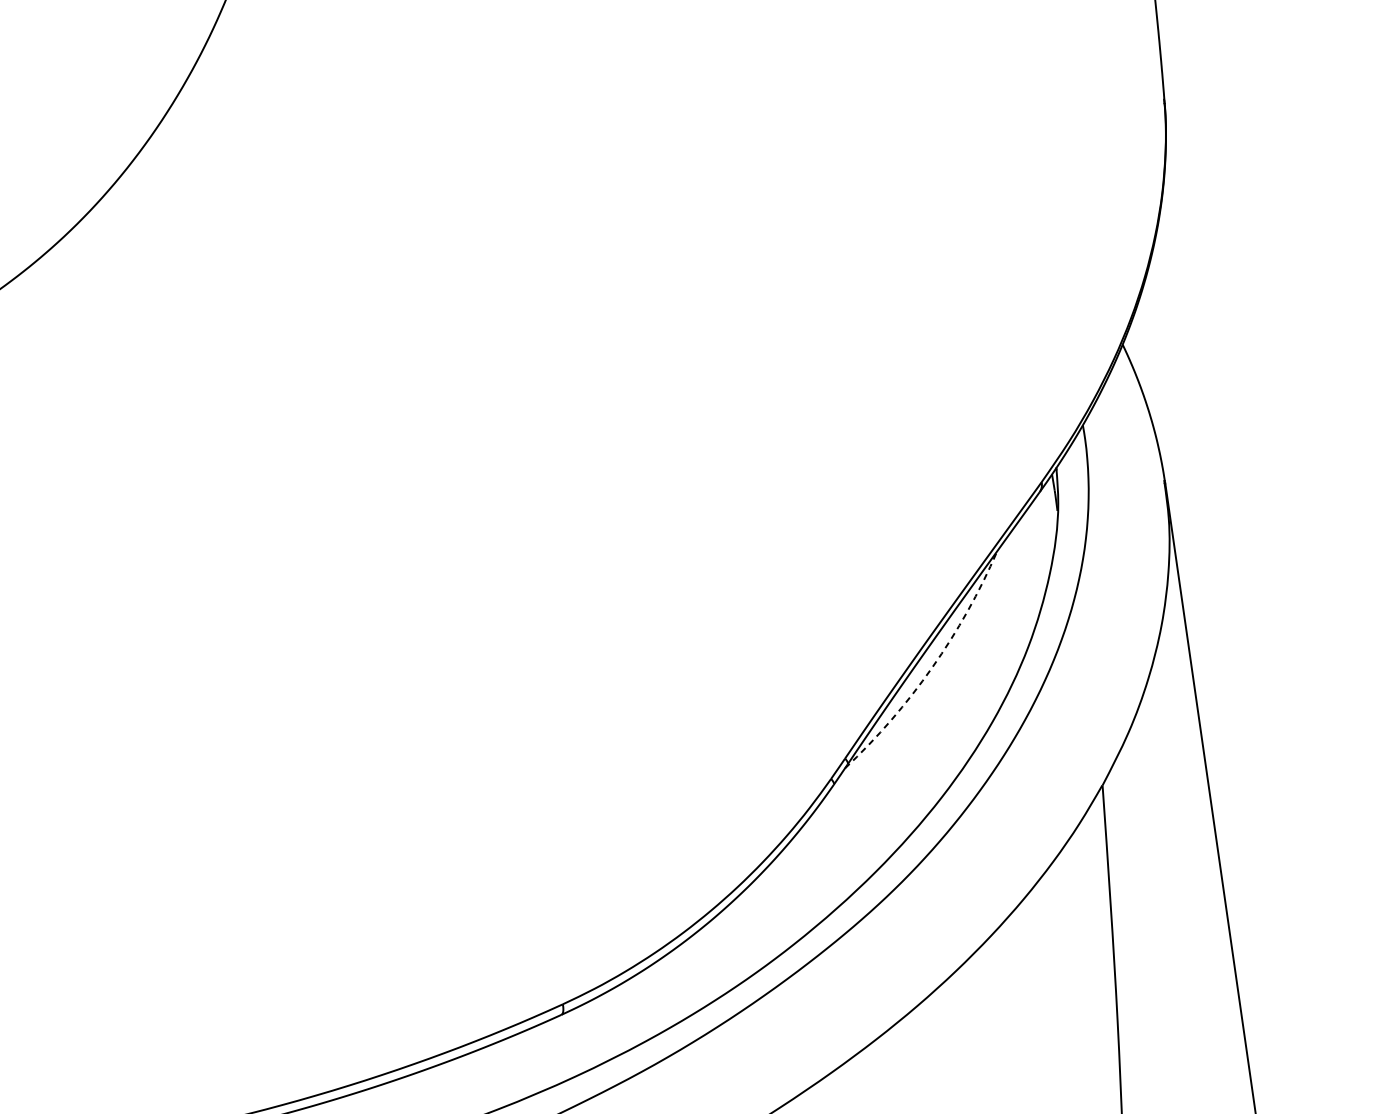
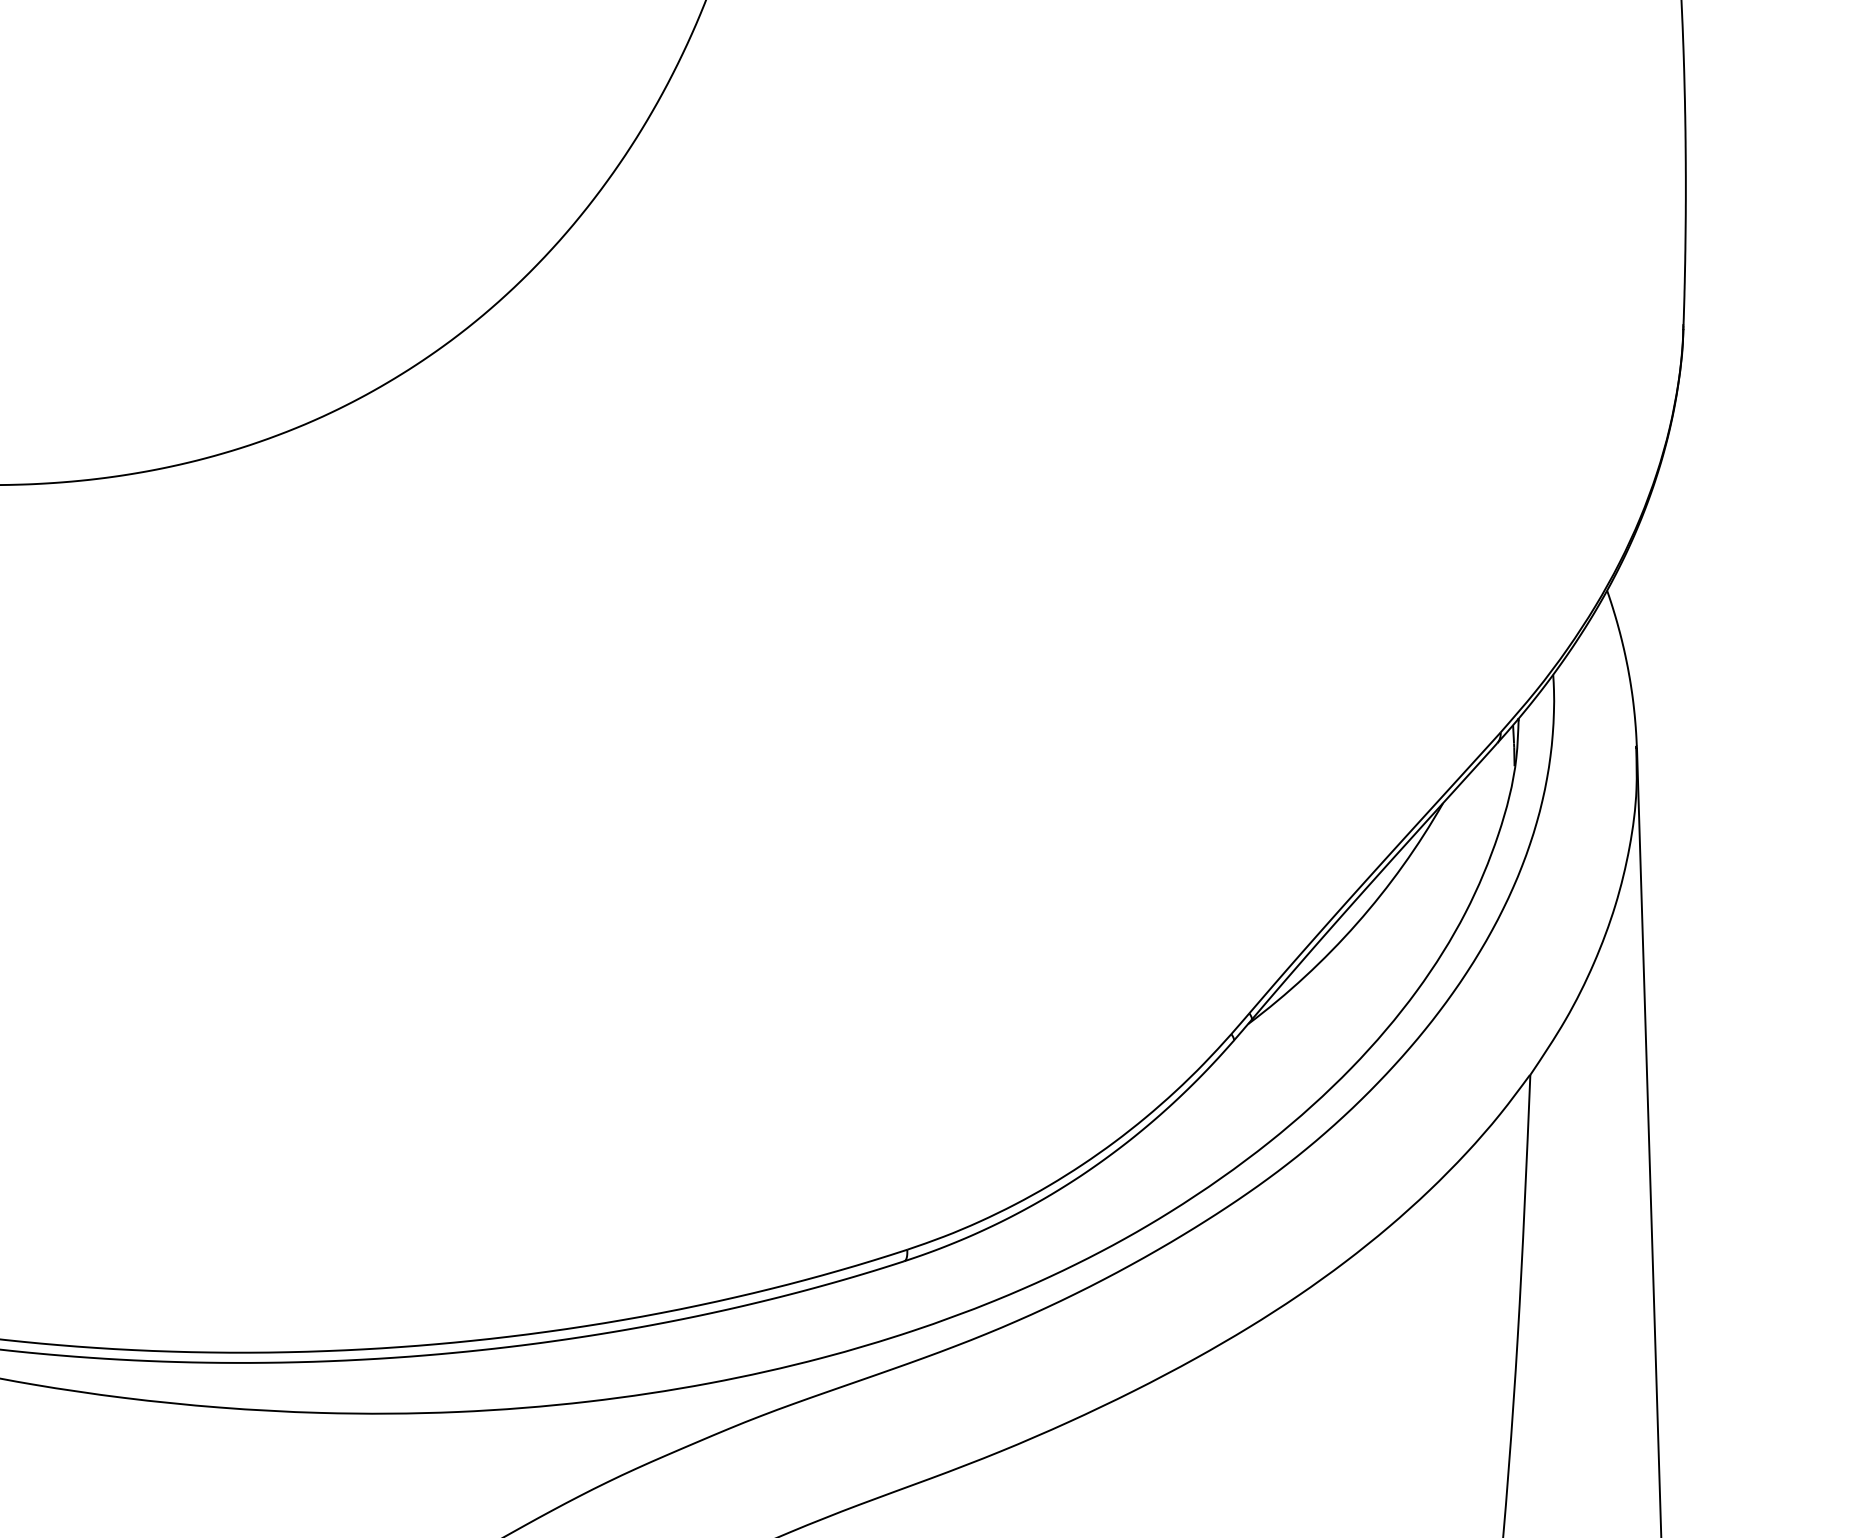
arc: (931, 667) -> (1356, 923), dashed -> solid

